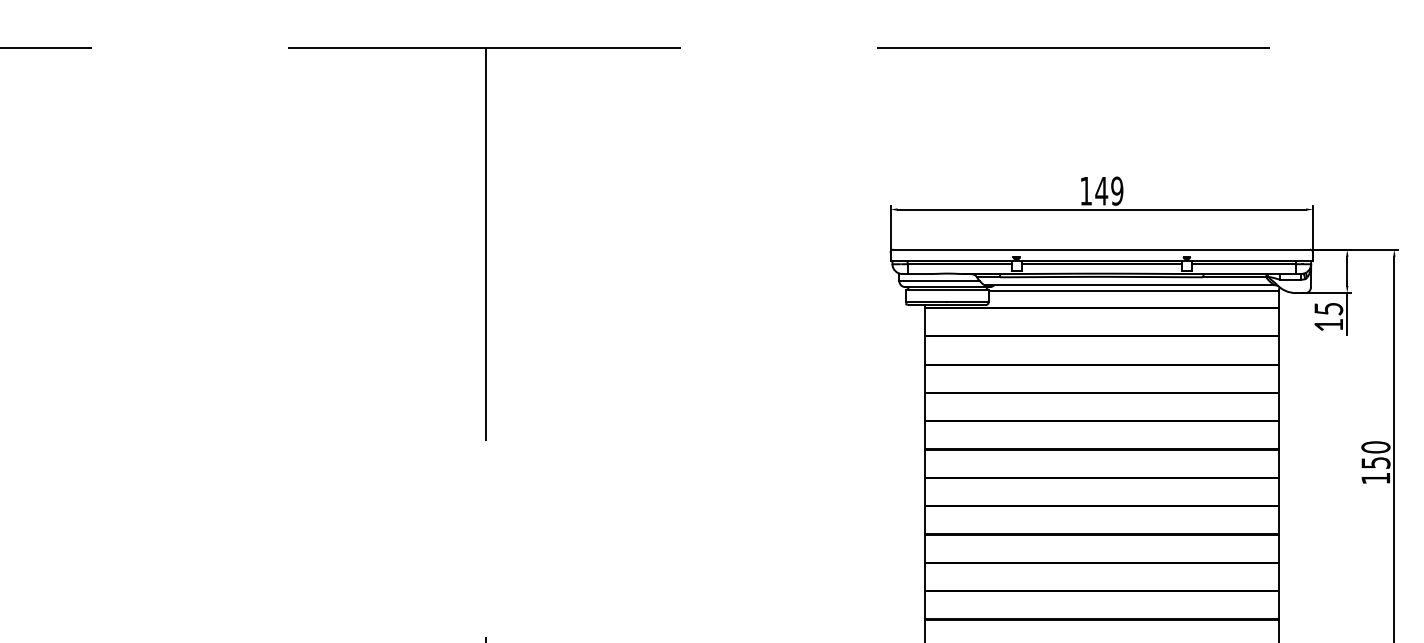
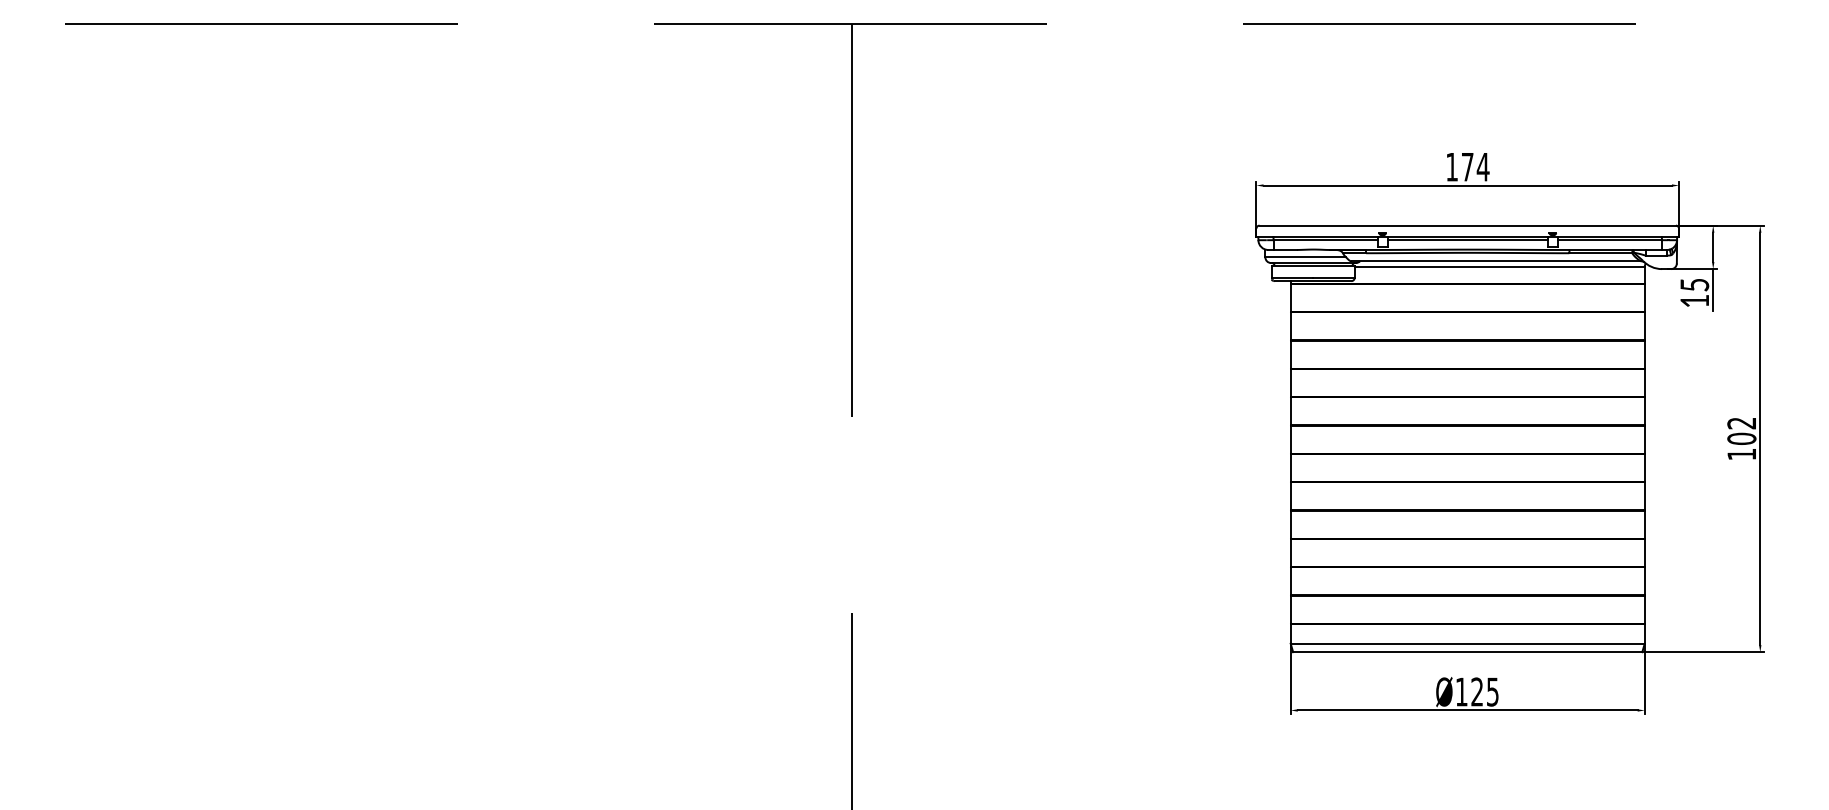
text: (1109, 190) -> (1475, 166), 149 -> 174
text: (1375, 454) -> (1741, 430), 150 -> 102

